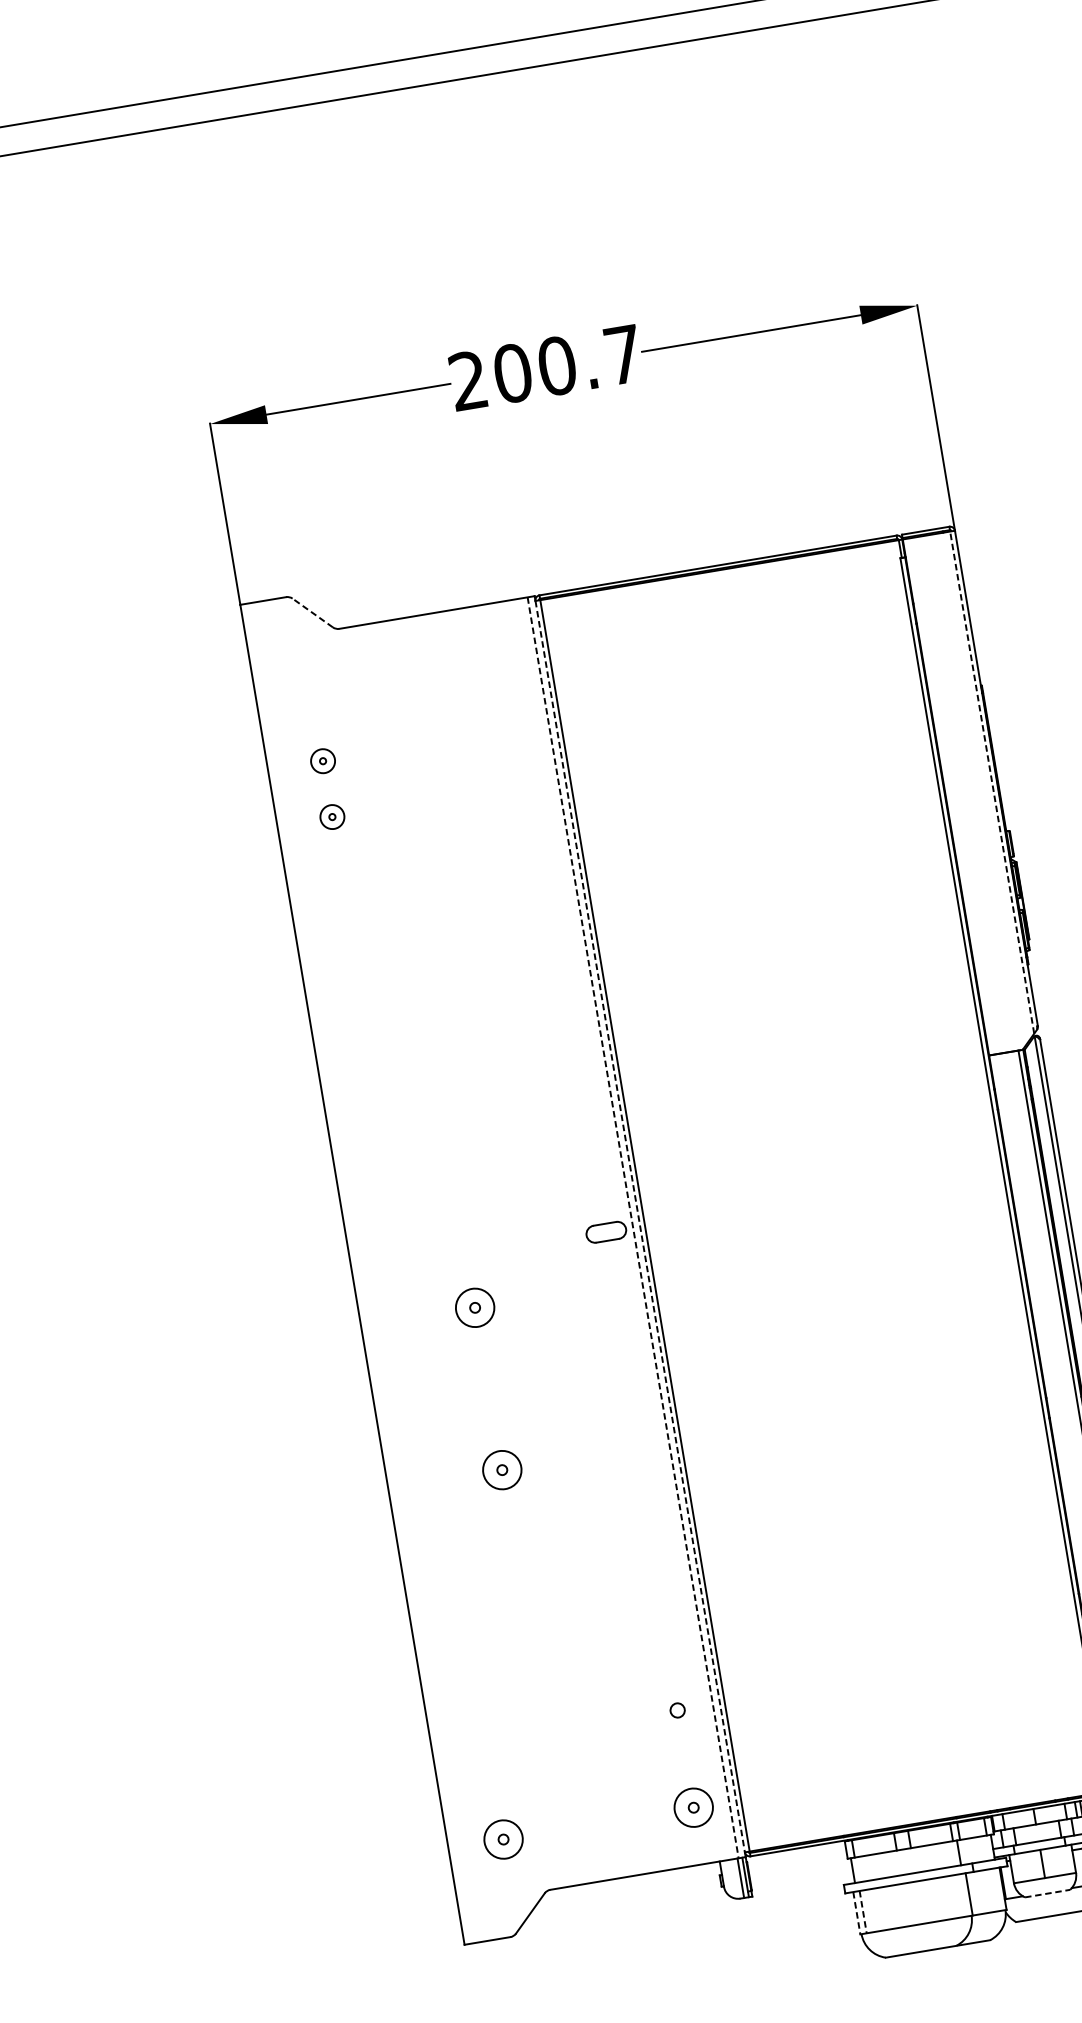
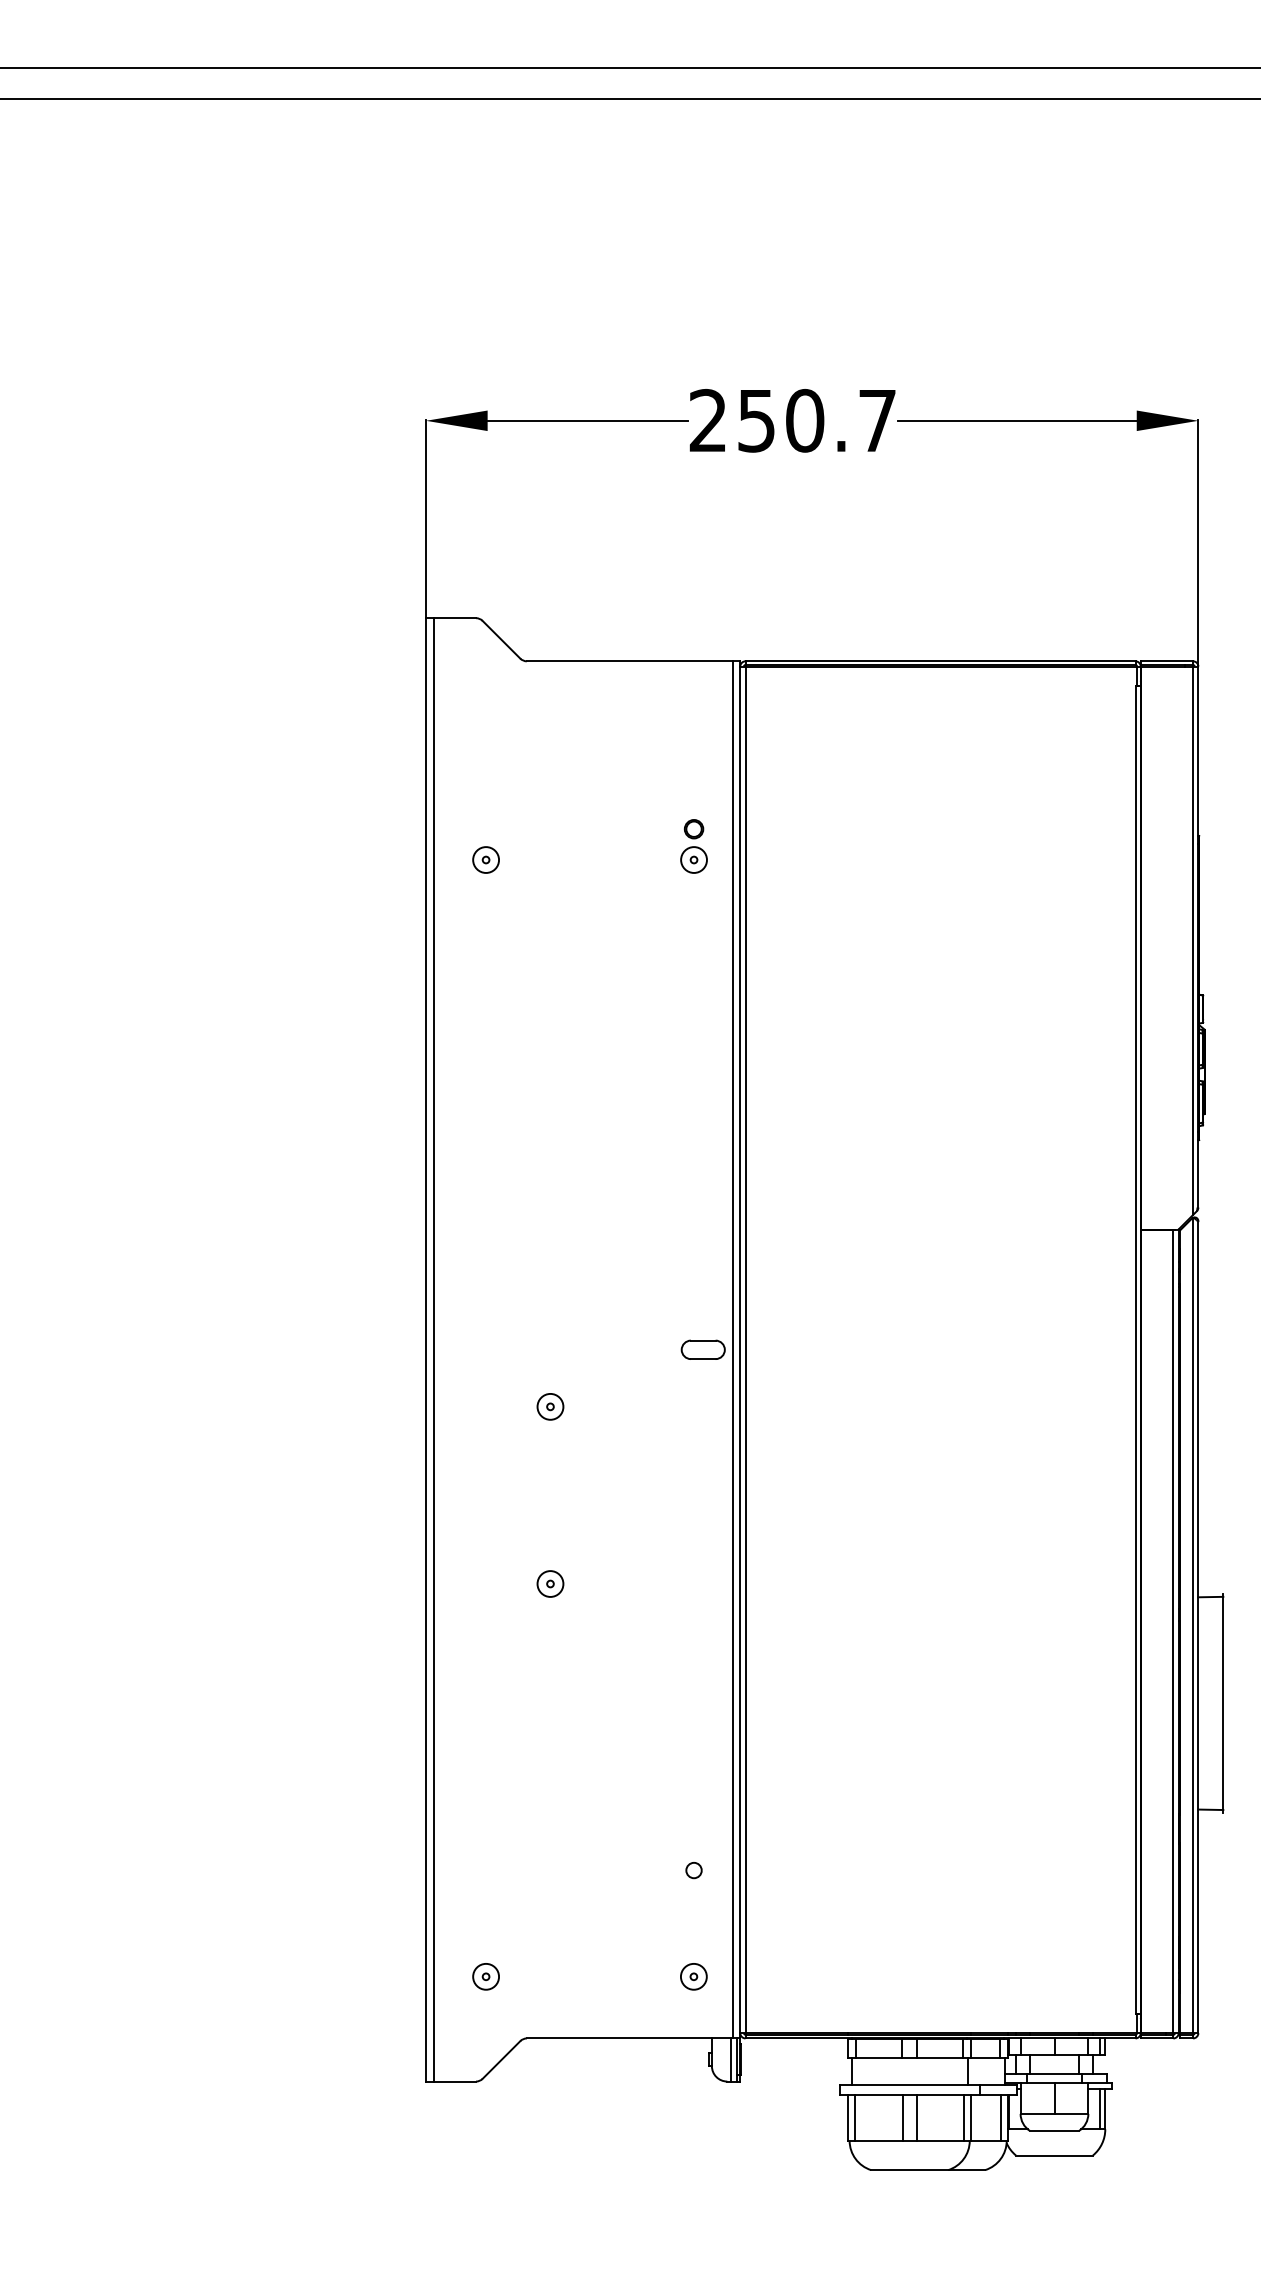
text: (512, 373) -> (756, 420), 200.7 -> 250.7
line: (312, 612) -> (501, 639), dashed -> solid
part: (322, 760) -> (485, 798), removed
part: (520, 772) -> (693, 846), added
line: (992, 782) -> (1193, 940), dashed -> solid
line: (633, 1227) -> (732, 1349), dashed -> solid
line: (640, 1227) -> (740, 1350), dashed -> solid
line: (359, 1273) -> (433, 1349), added
part: (475, 1307) -> (550, 1406), size x0.62
part: (502, 1469) -> (550, 1583), size x0.62
part: (693, 1807) -> (693, 1976), size x0.62
part: (502, 1839) -> (485, 1976), size x0.62
line: (997, 1889) -> (1001, 2117), added
line: (1047, 1893) -> (1054, 2130), dashed -> solid
line: (963, 1895) -> (964, 2117), added
line: (919, 1902) -> (916, 2117), added
line: (906, 1904) -> (902, 2117), added
line: (863, 1912) -> (855, 2118), dashed -> solid
line: (857, 1913) -> (848, 2118), dashed -> solid

